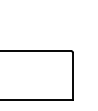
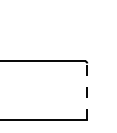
line: (73, 75) -> (87, 90), solid -> dashed

